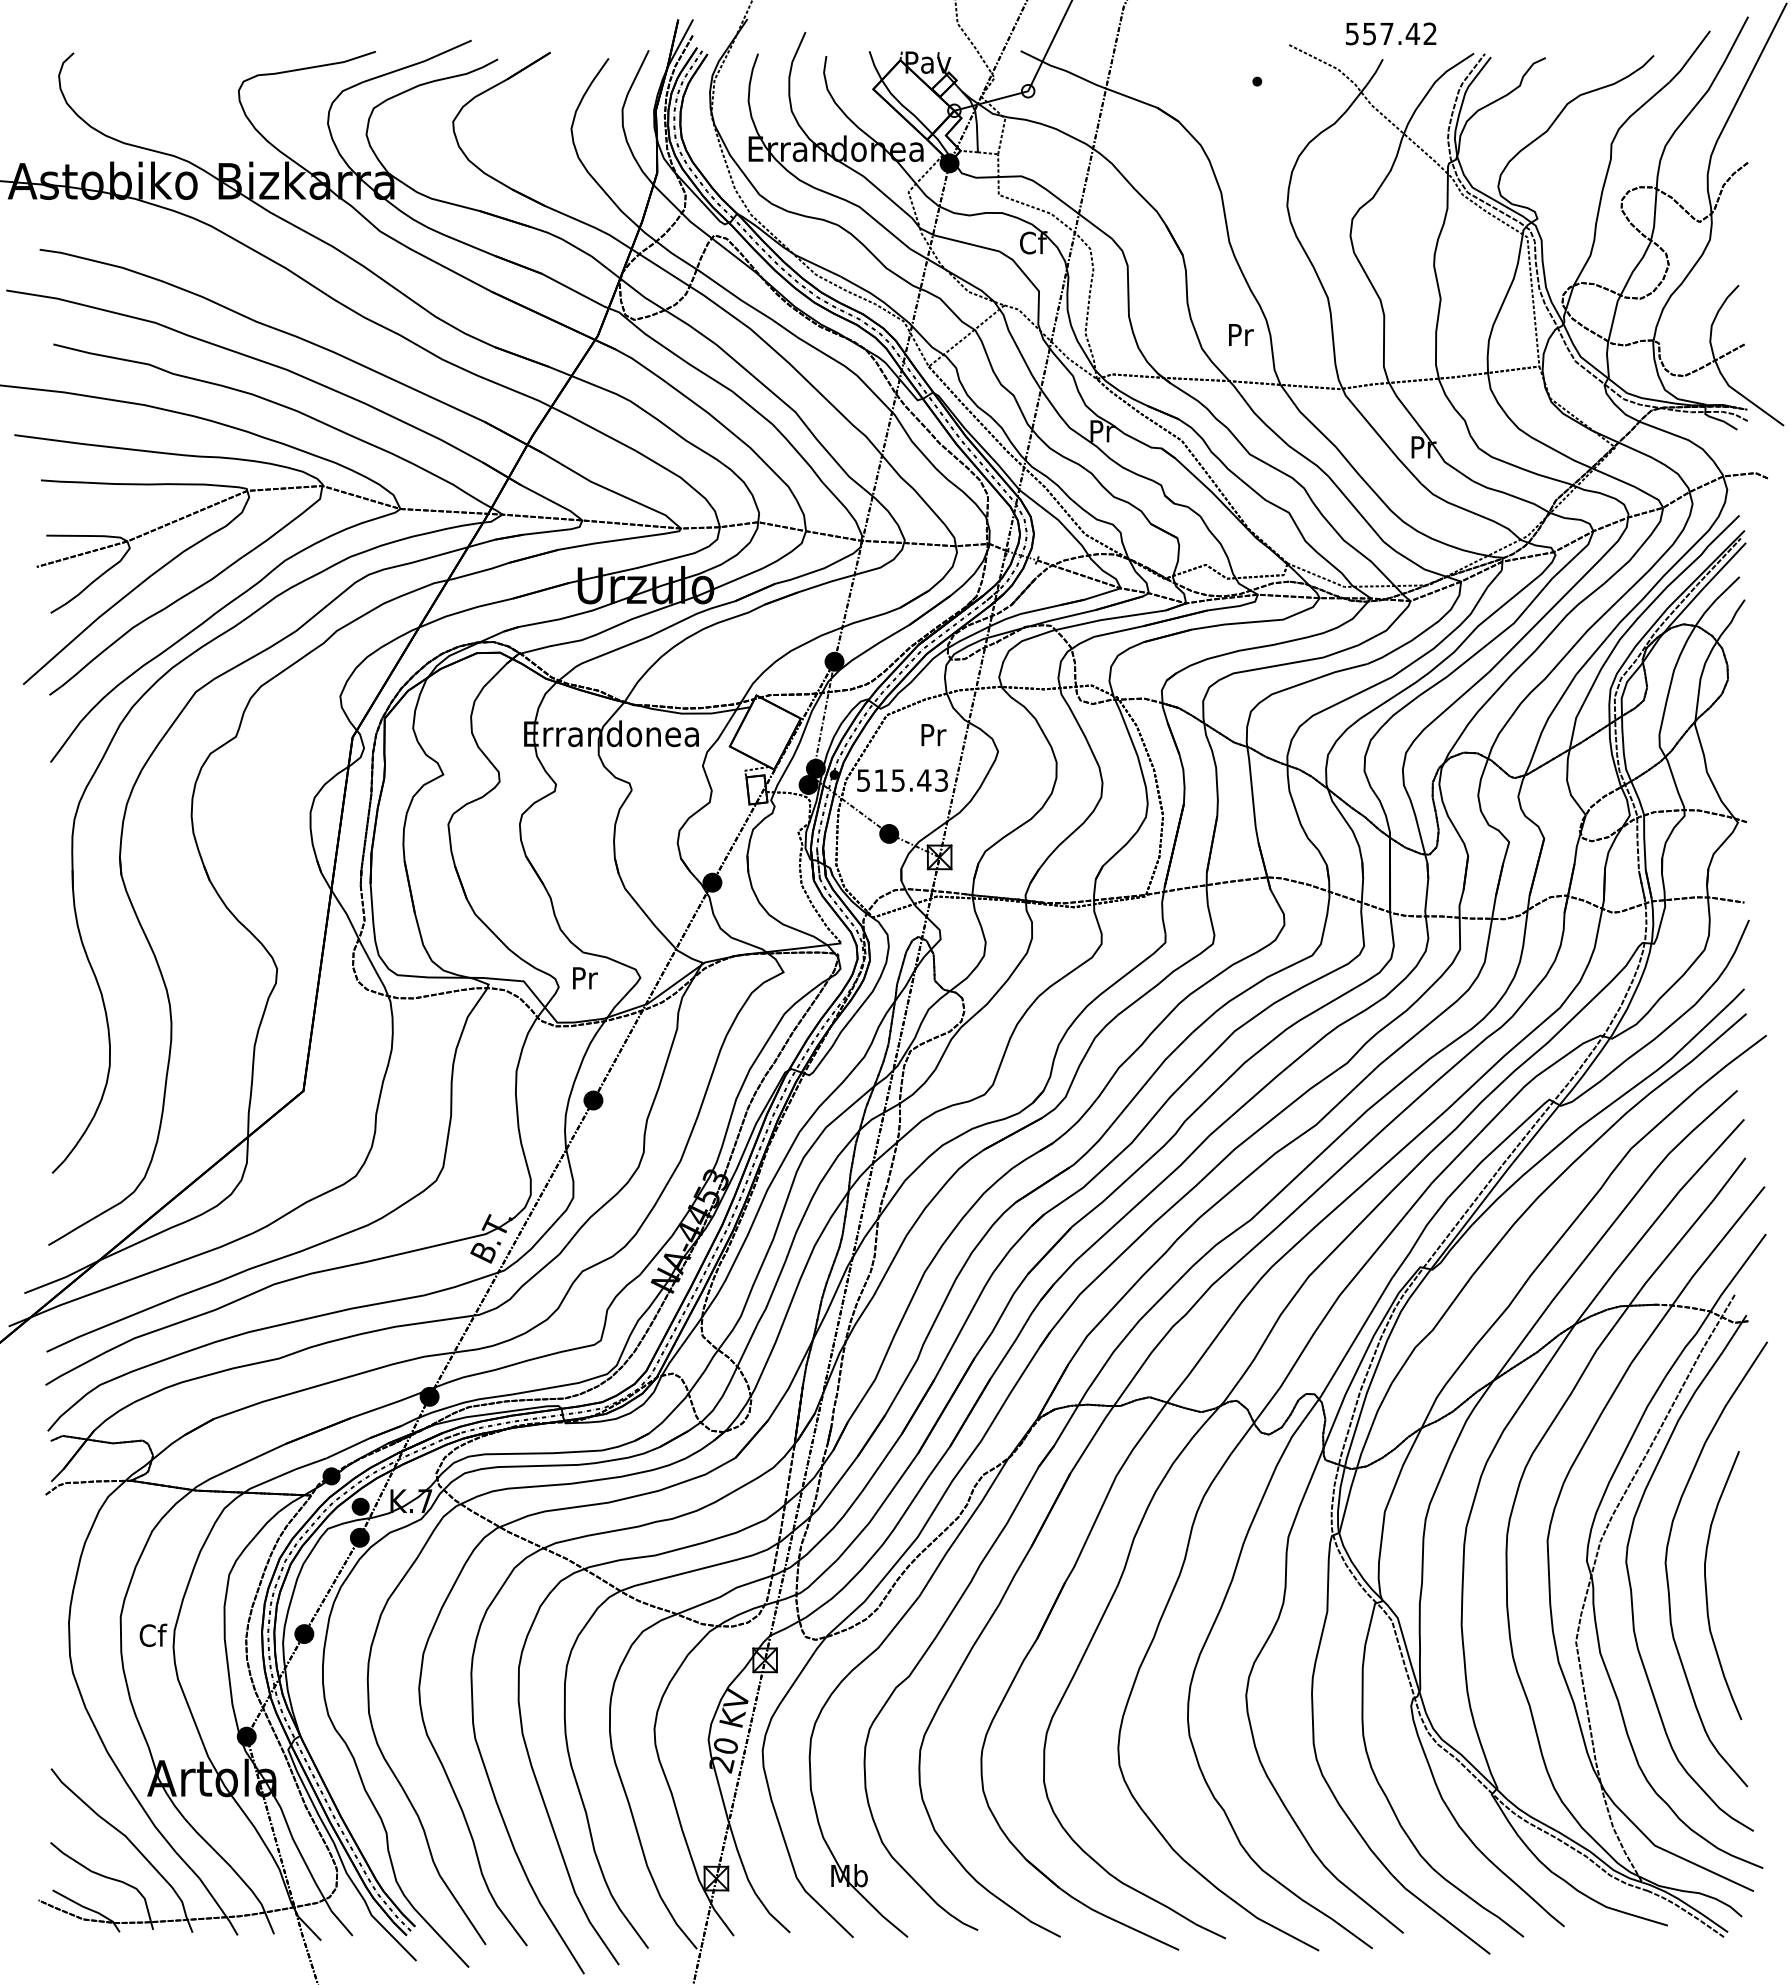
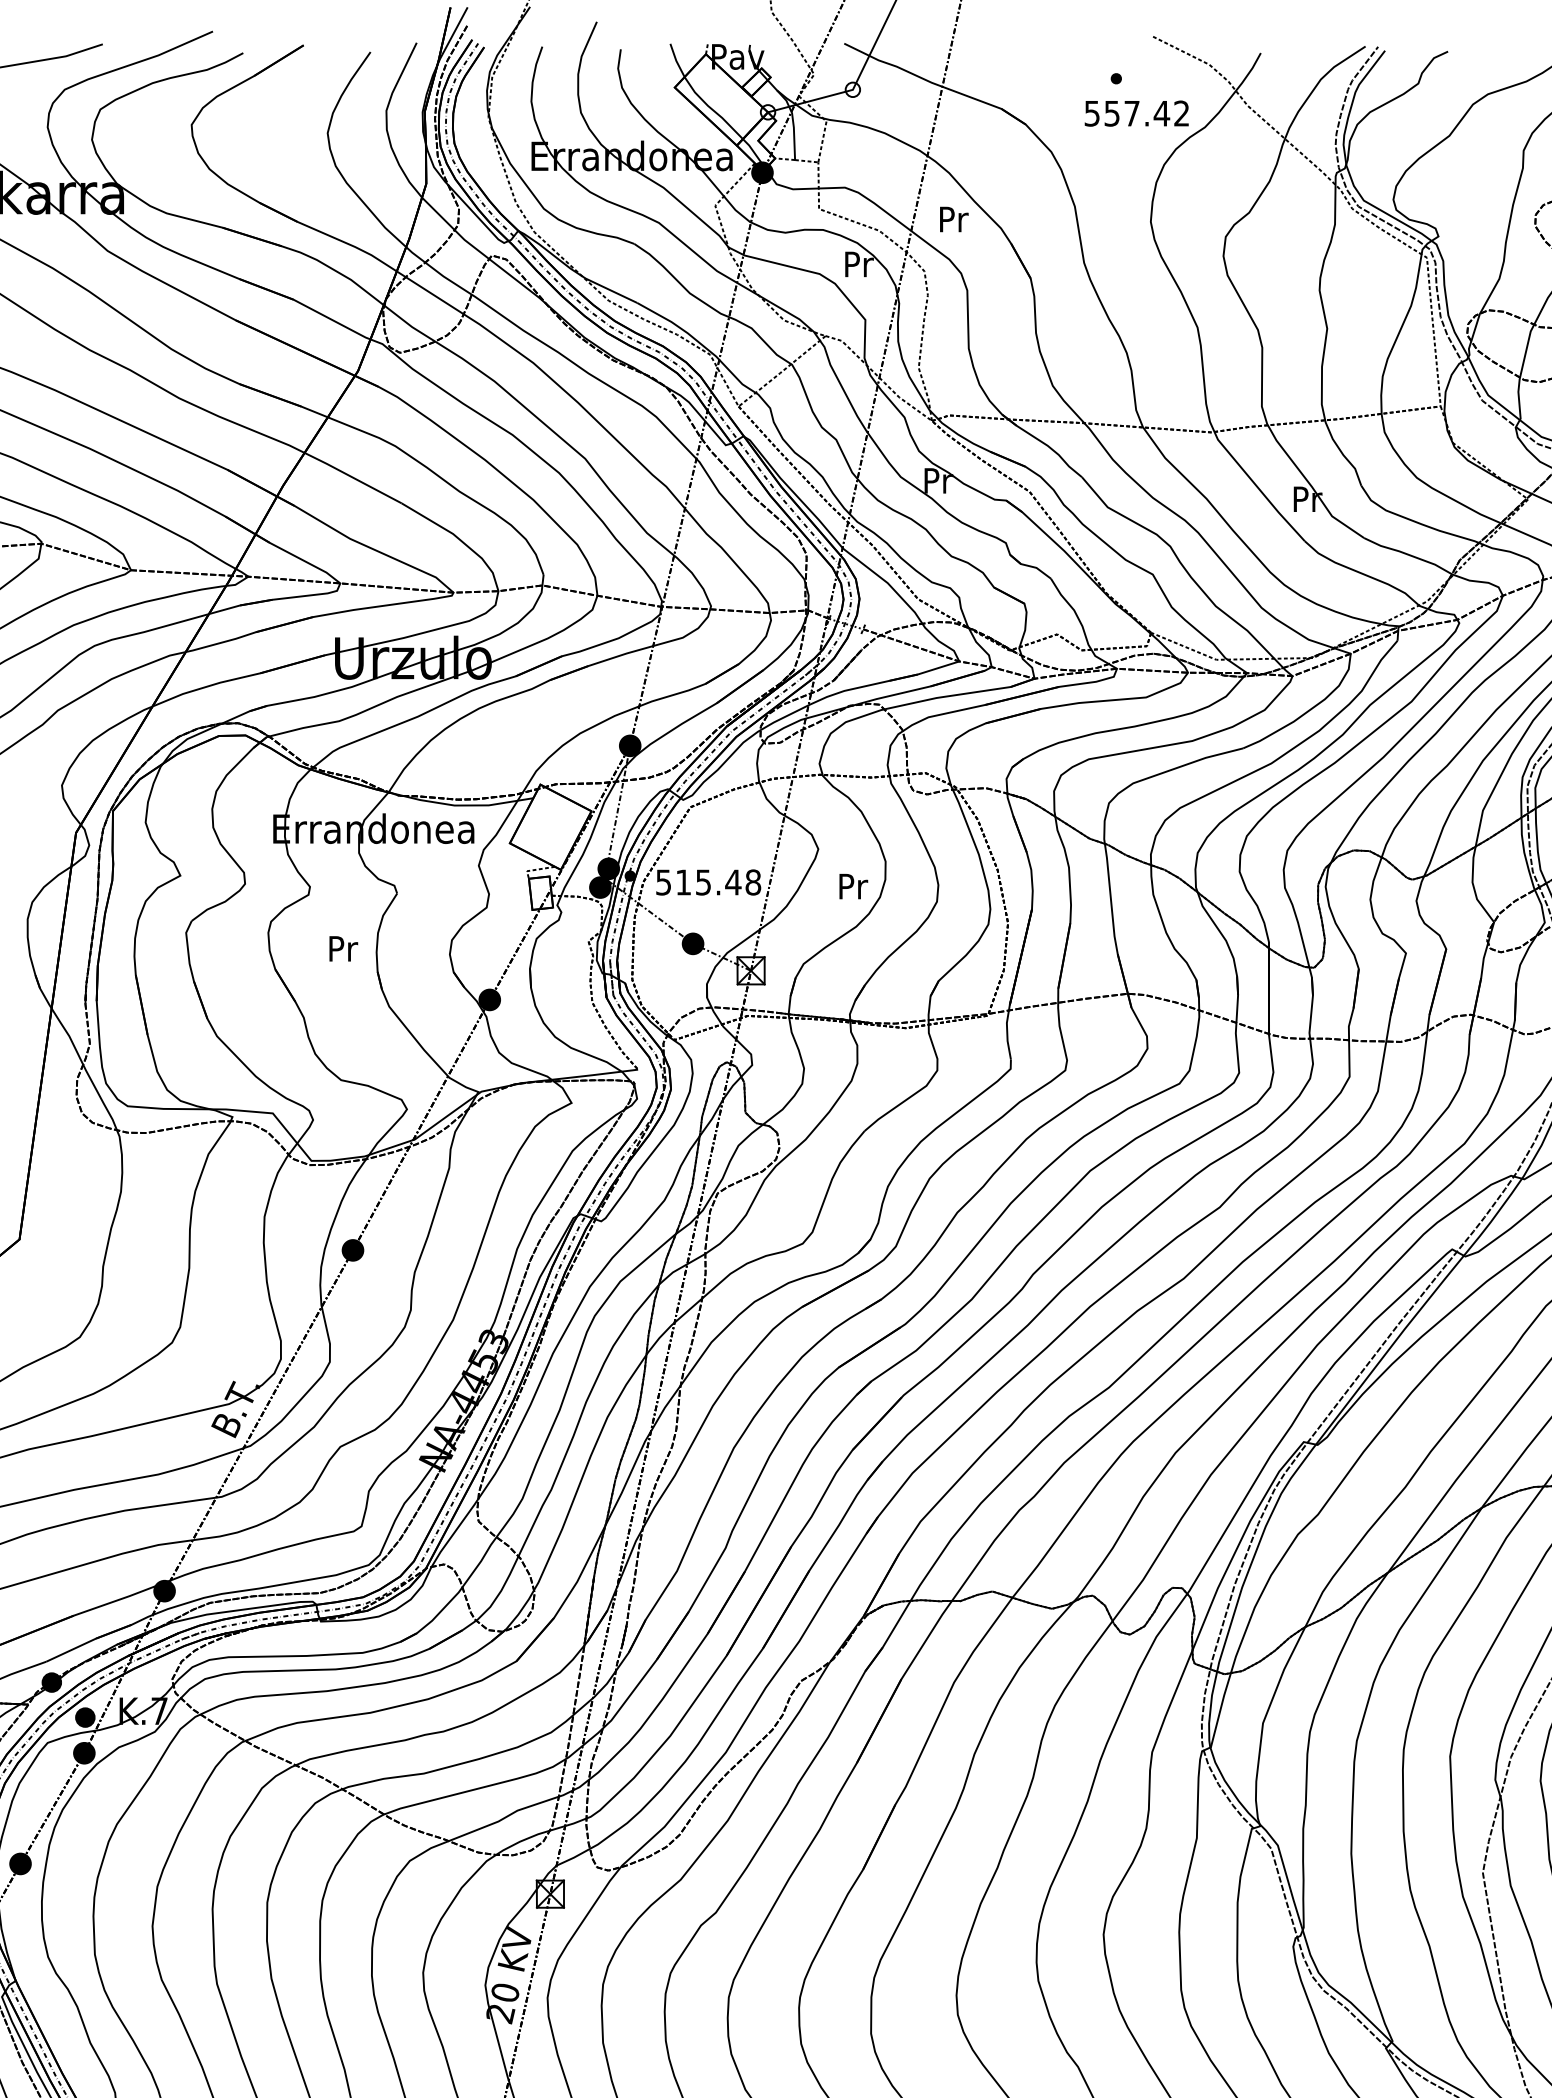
text: (1390, 33) -> (1136, 113), moved
text: (1033, 242) -> (858, 263), Cf -> Pr
text: (1241, 334) -> (954, 218), moved
text: (933, 735) -> (853, 887), moved
text: (941, 780) -> (753, 882), 515.43 -> 515.48
text: (585, 978) -> (343, 949), moved

